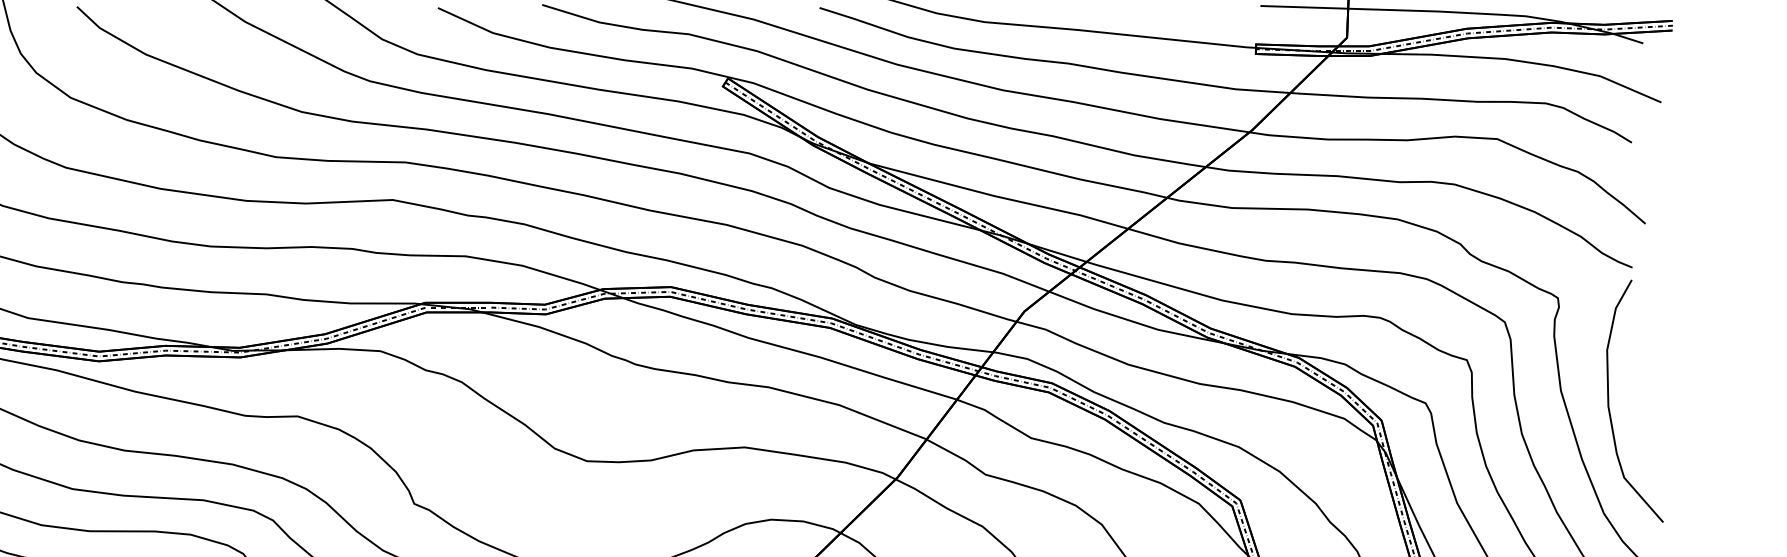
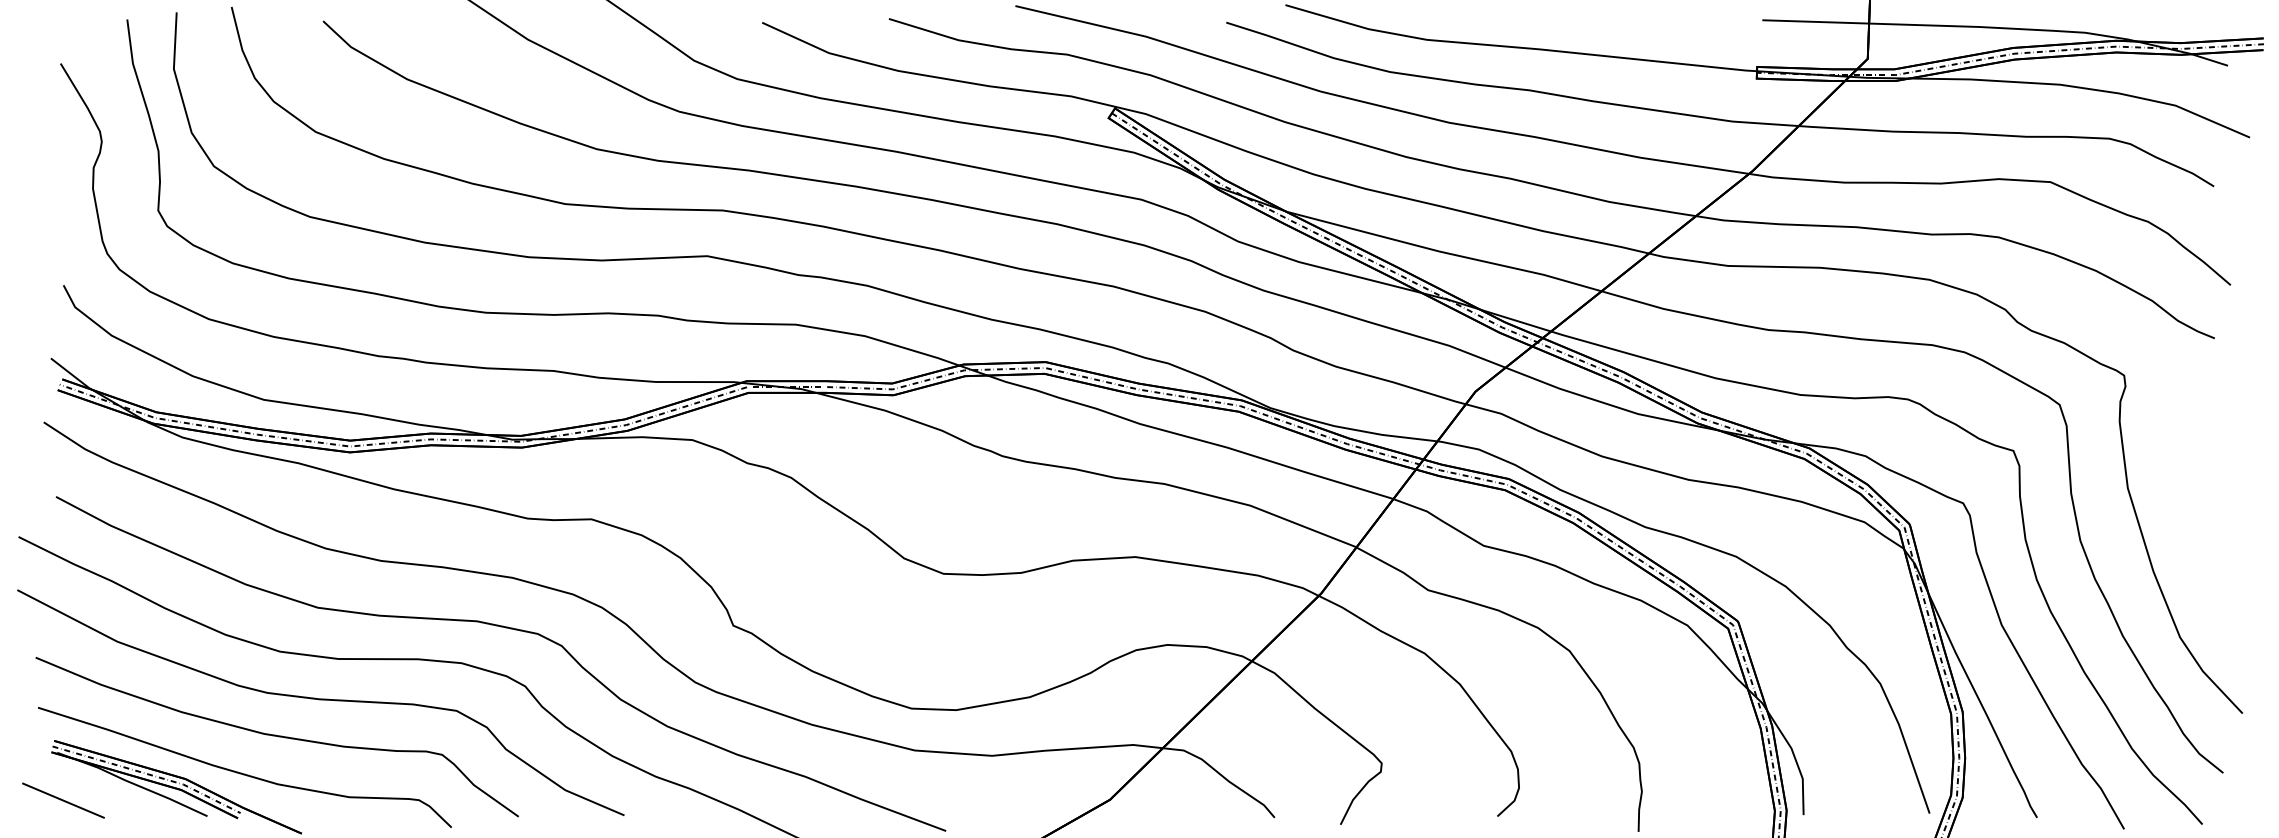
curve: (1609, 400) -> (2186, 500), removed

